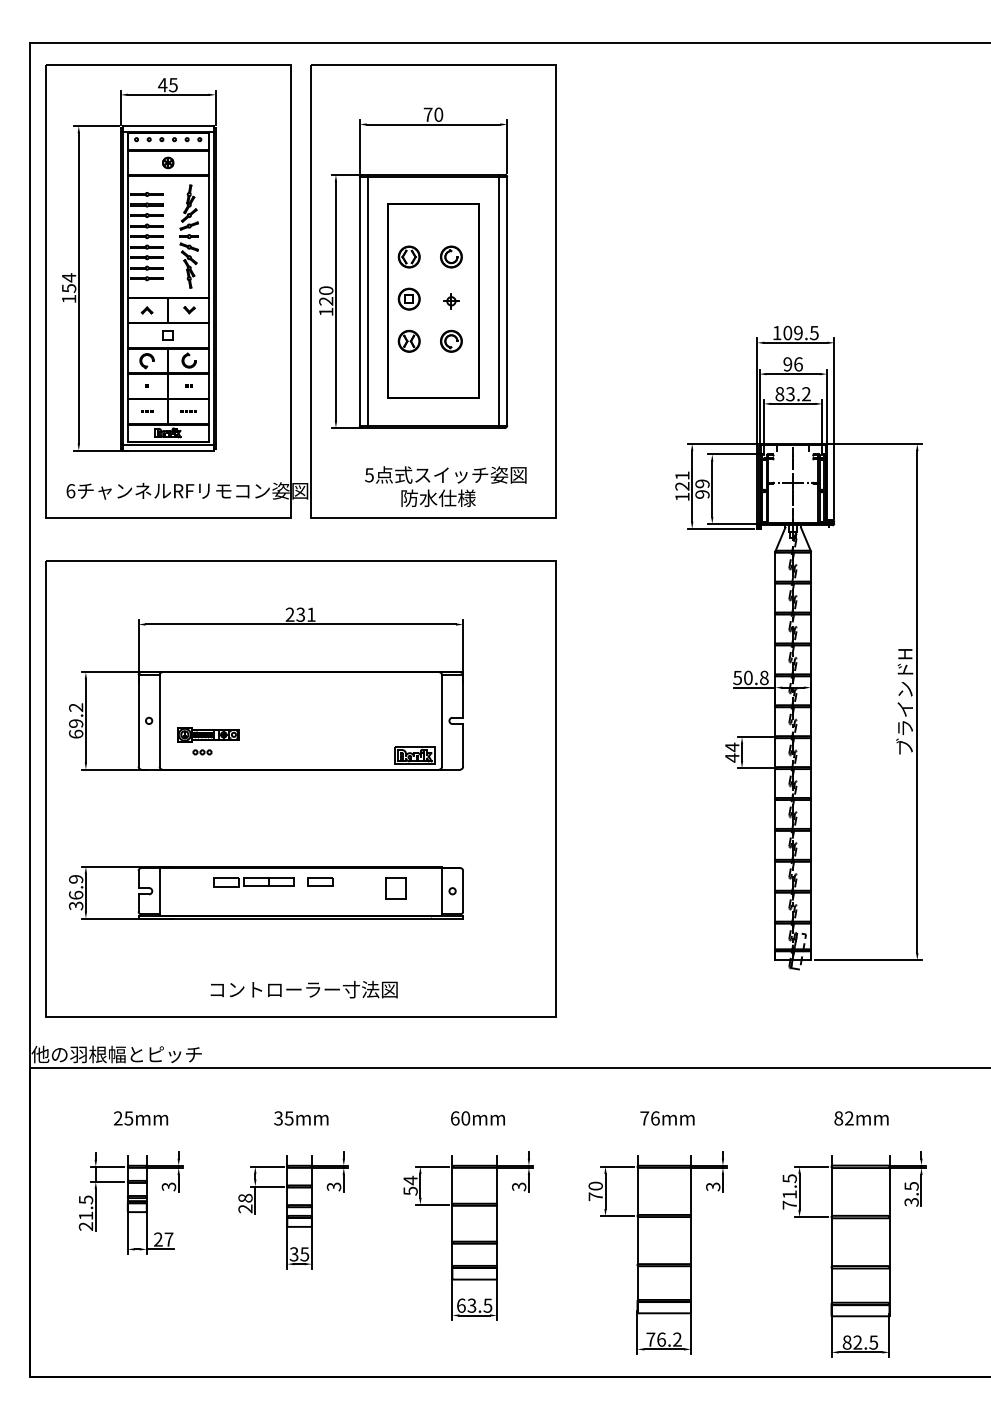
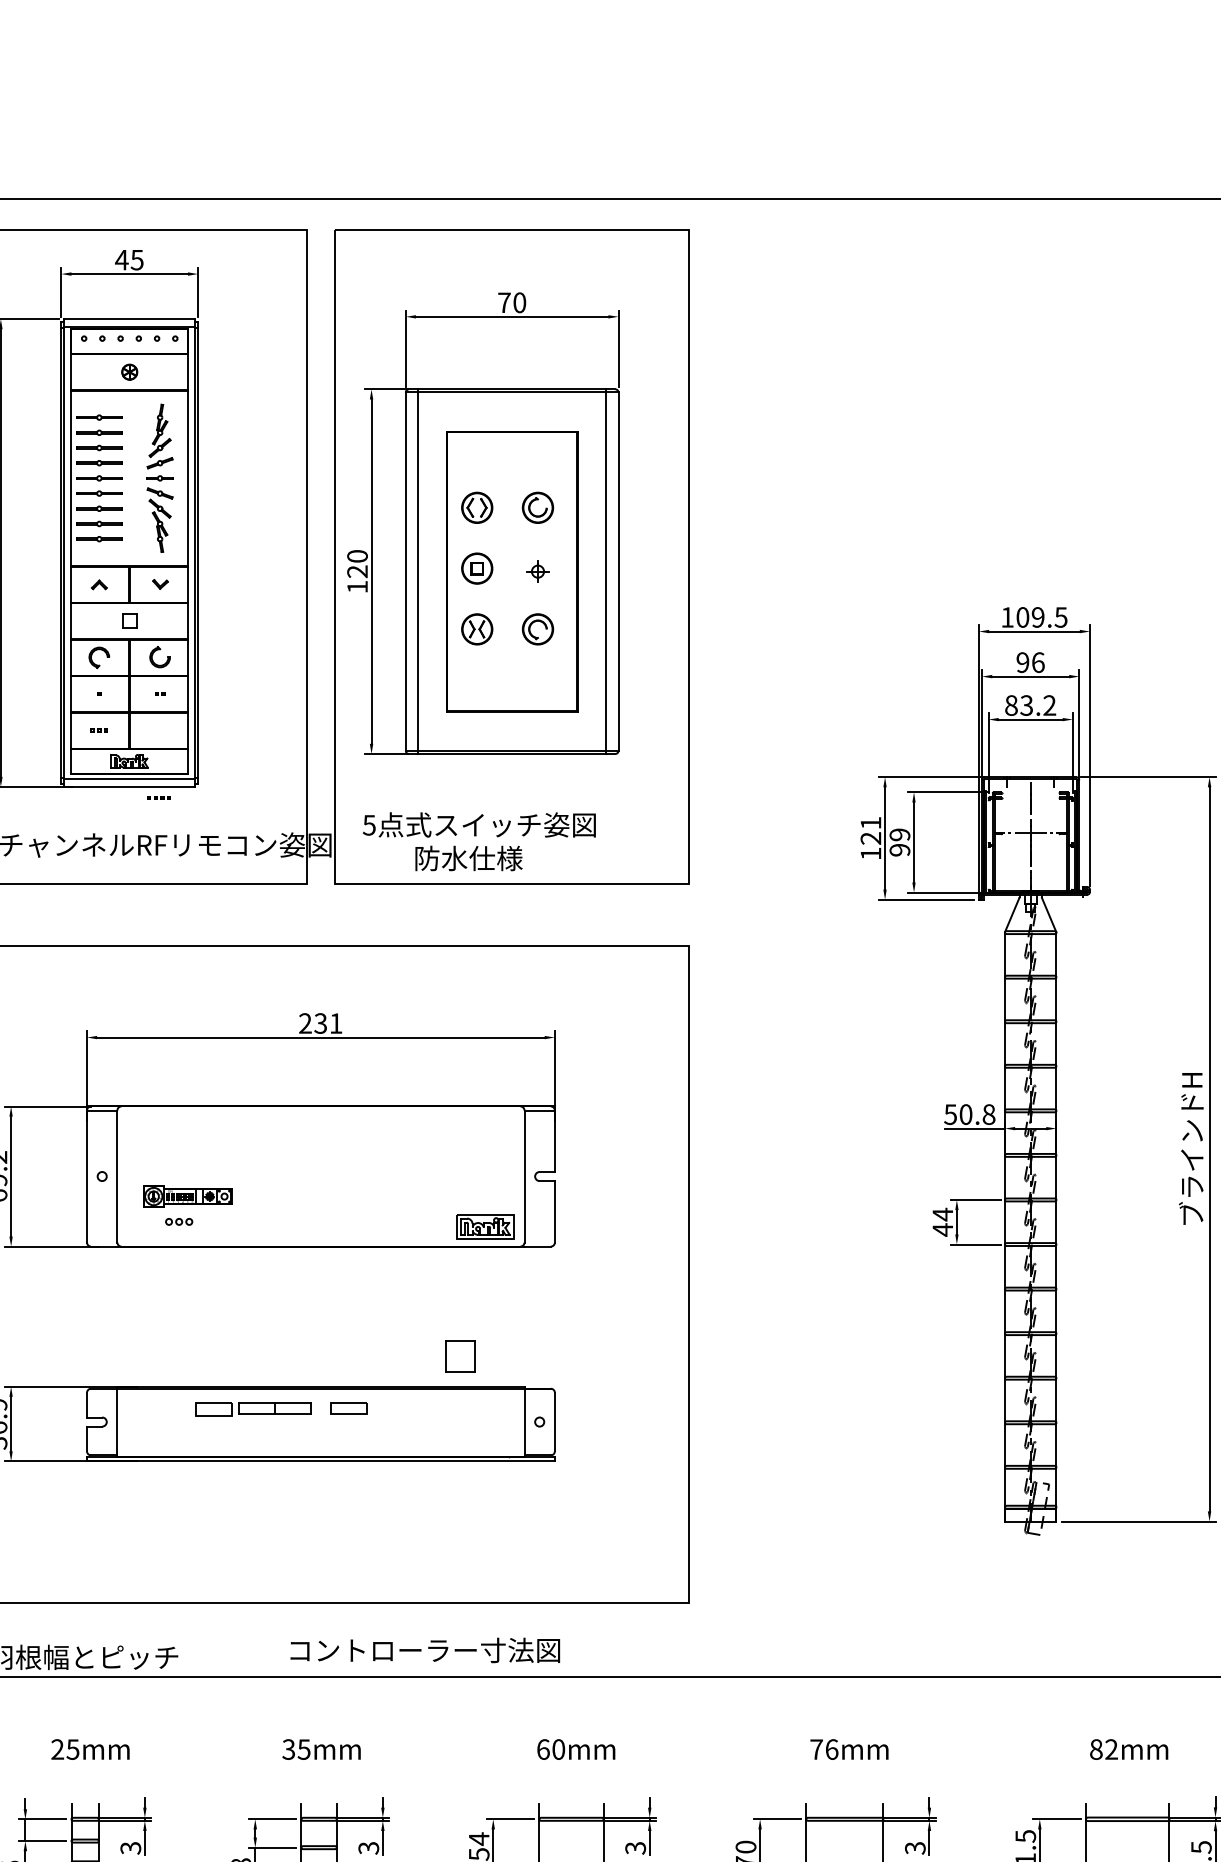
line: (187, 411) -> (157, 798), moved
text: (445, 486) -> (479, 841), moved
part: (395, 888) -> (460, 1356), moved
text: (303, 989) -> (424, 1650), moved

